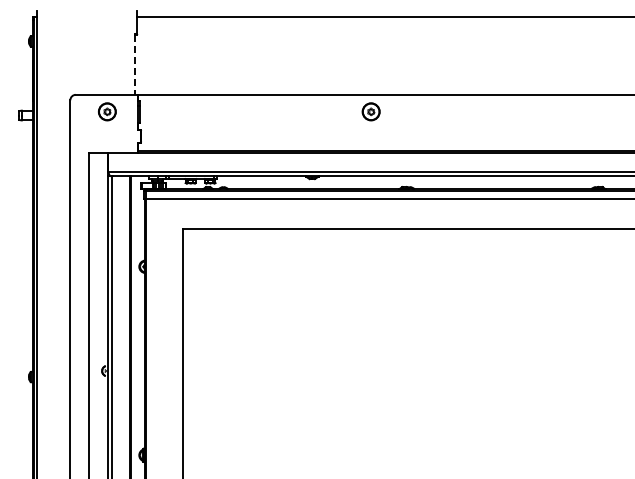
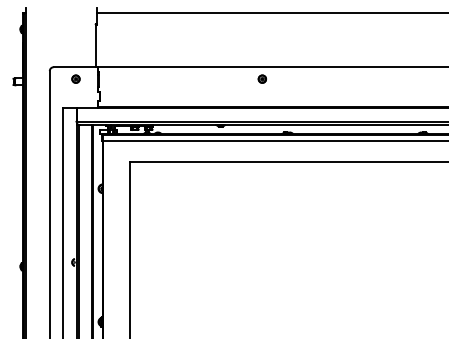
line: (135, 64) -> (95, 45), dashed -> solid
part: (107, 111) -> (76, 79), size x0.62
part: (370, 111) -> (261, 79), size x0.62

